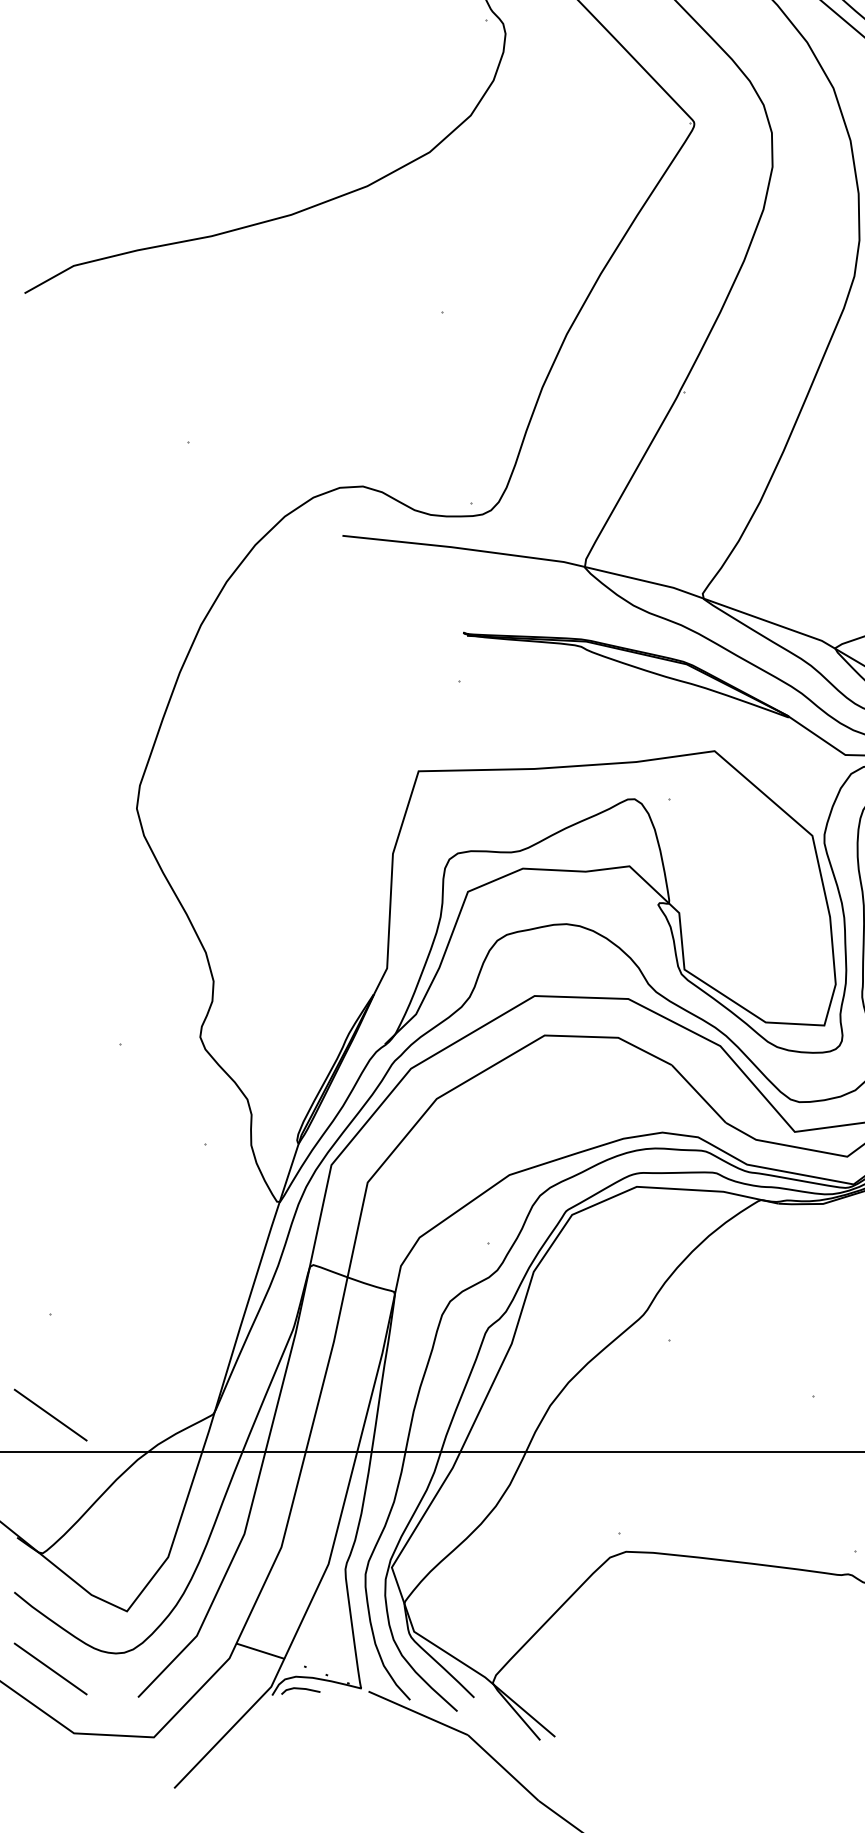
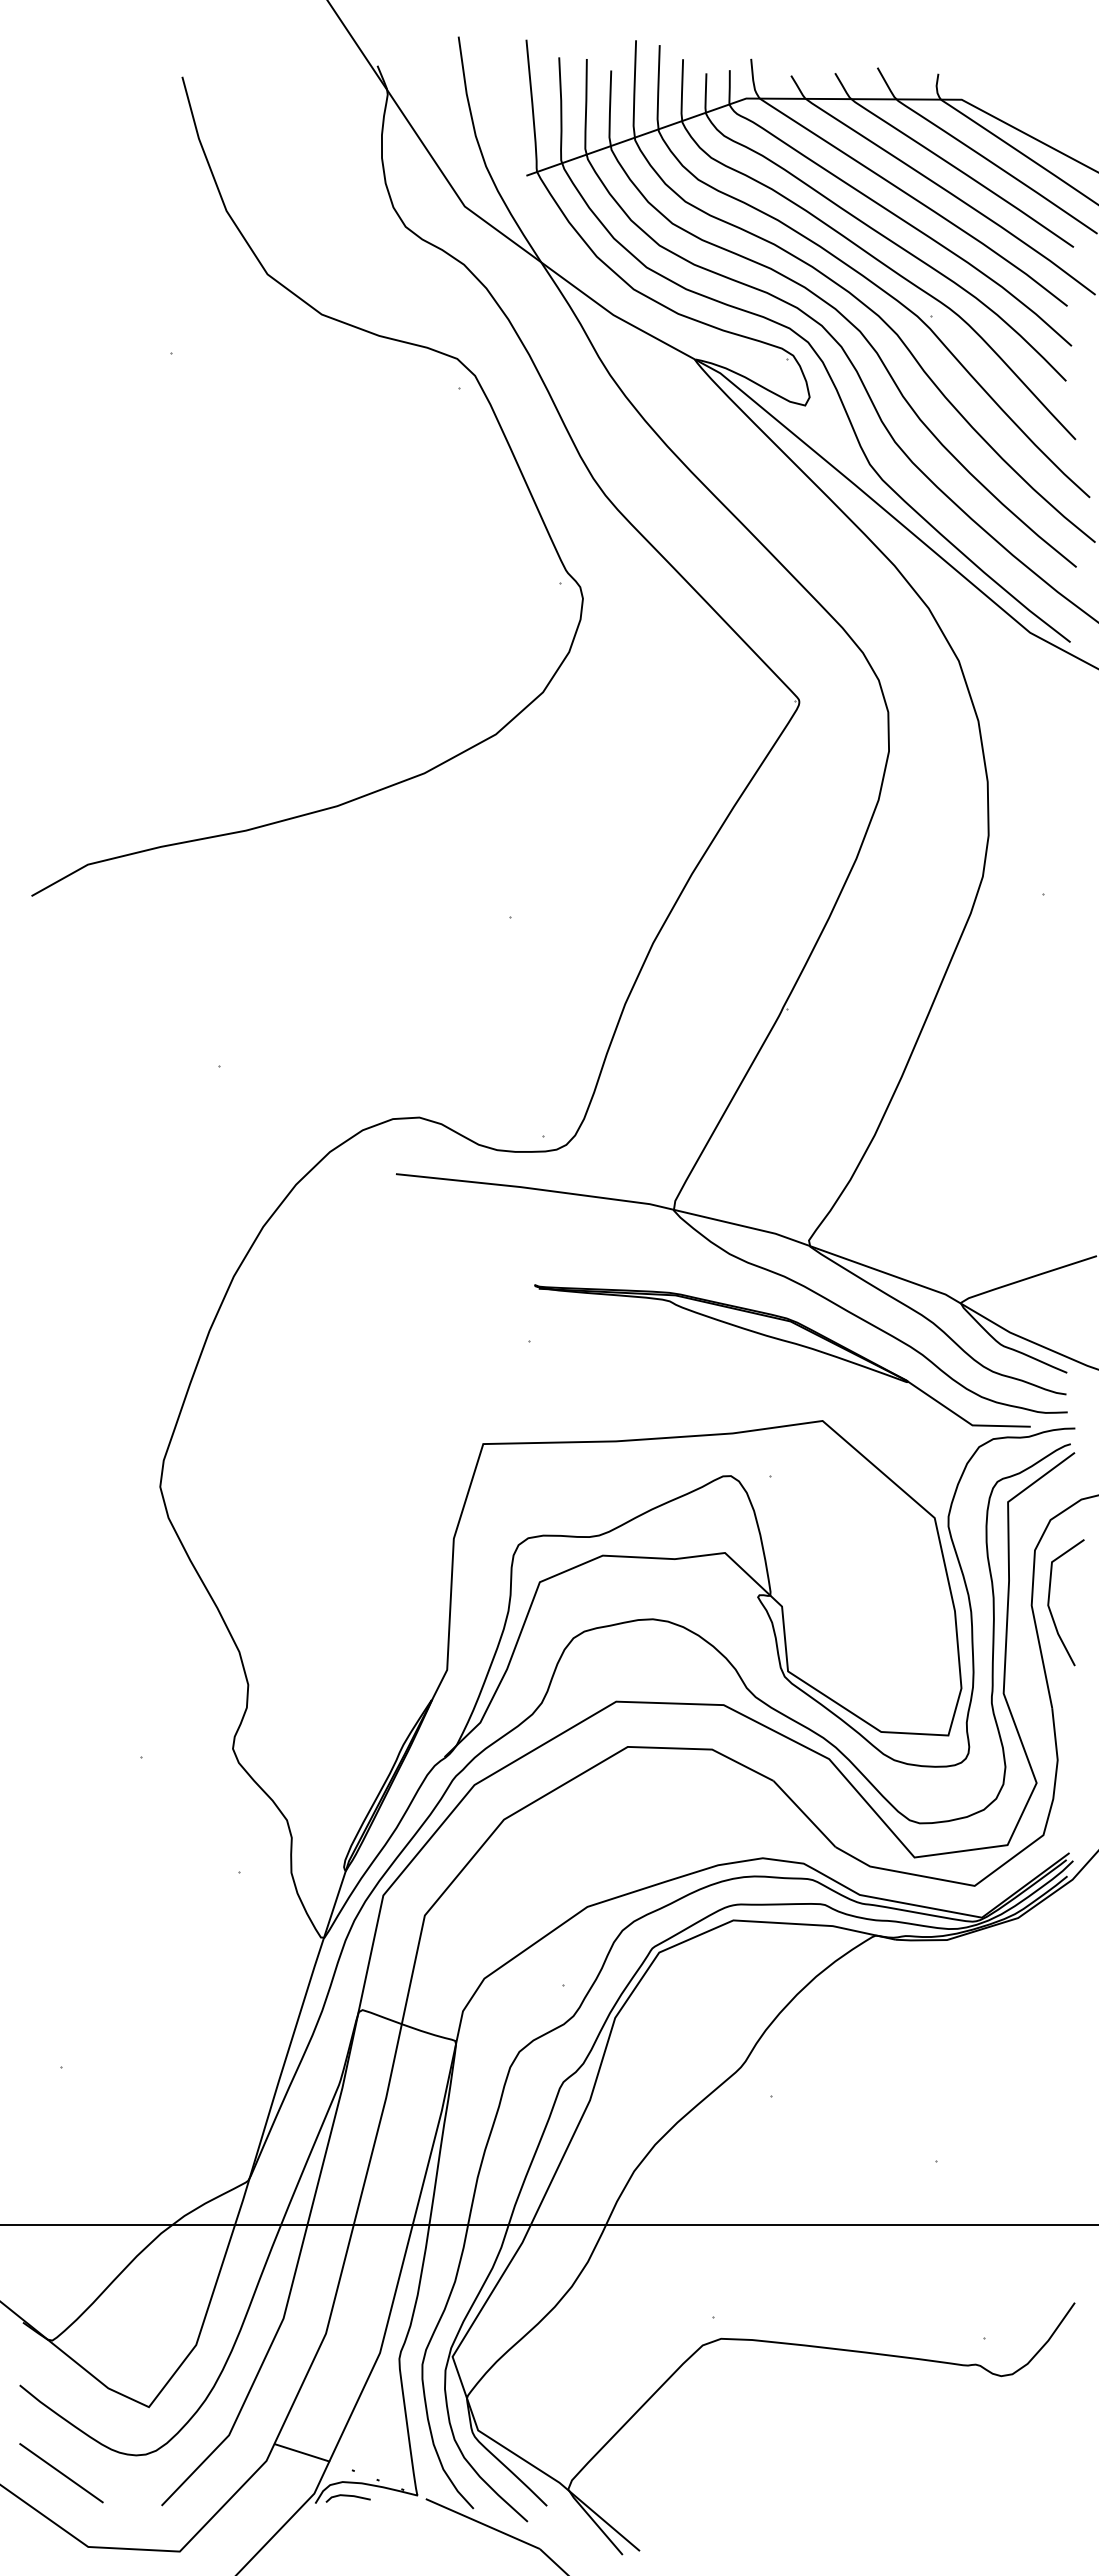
line: (50, 1415) -> (61, 2182), removed

